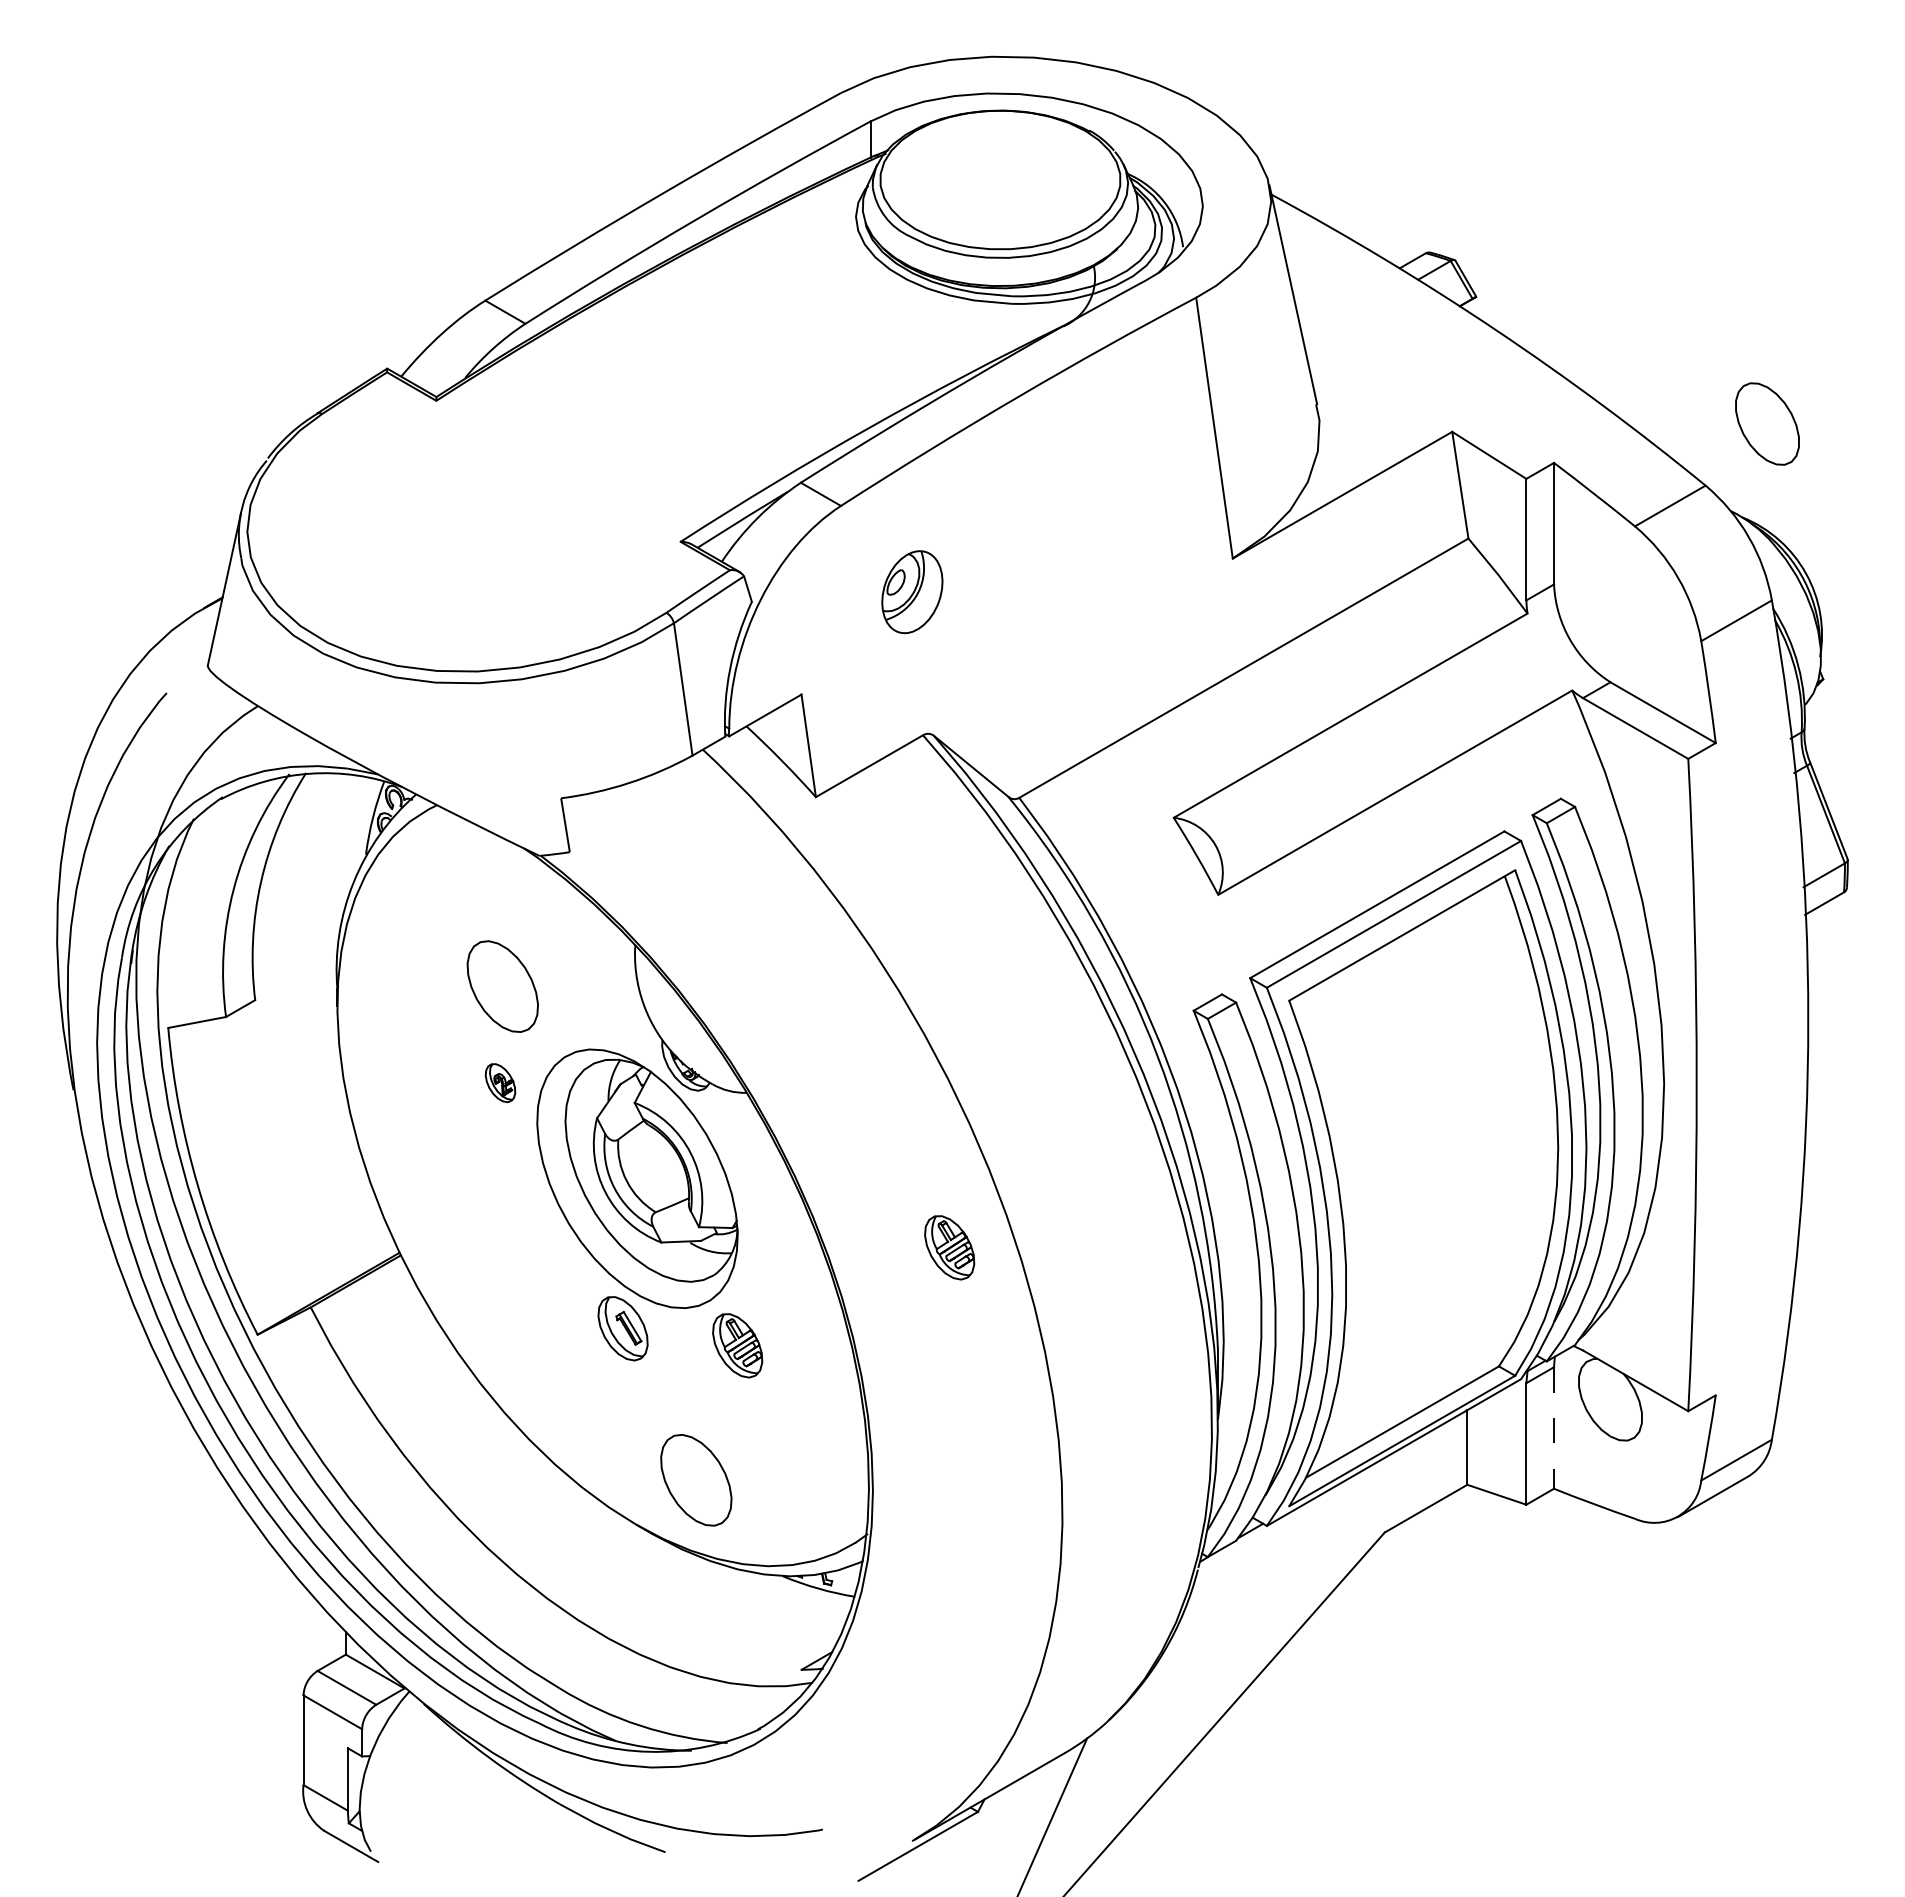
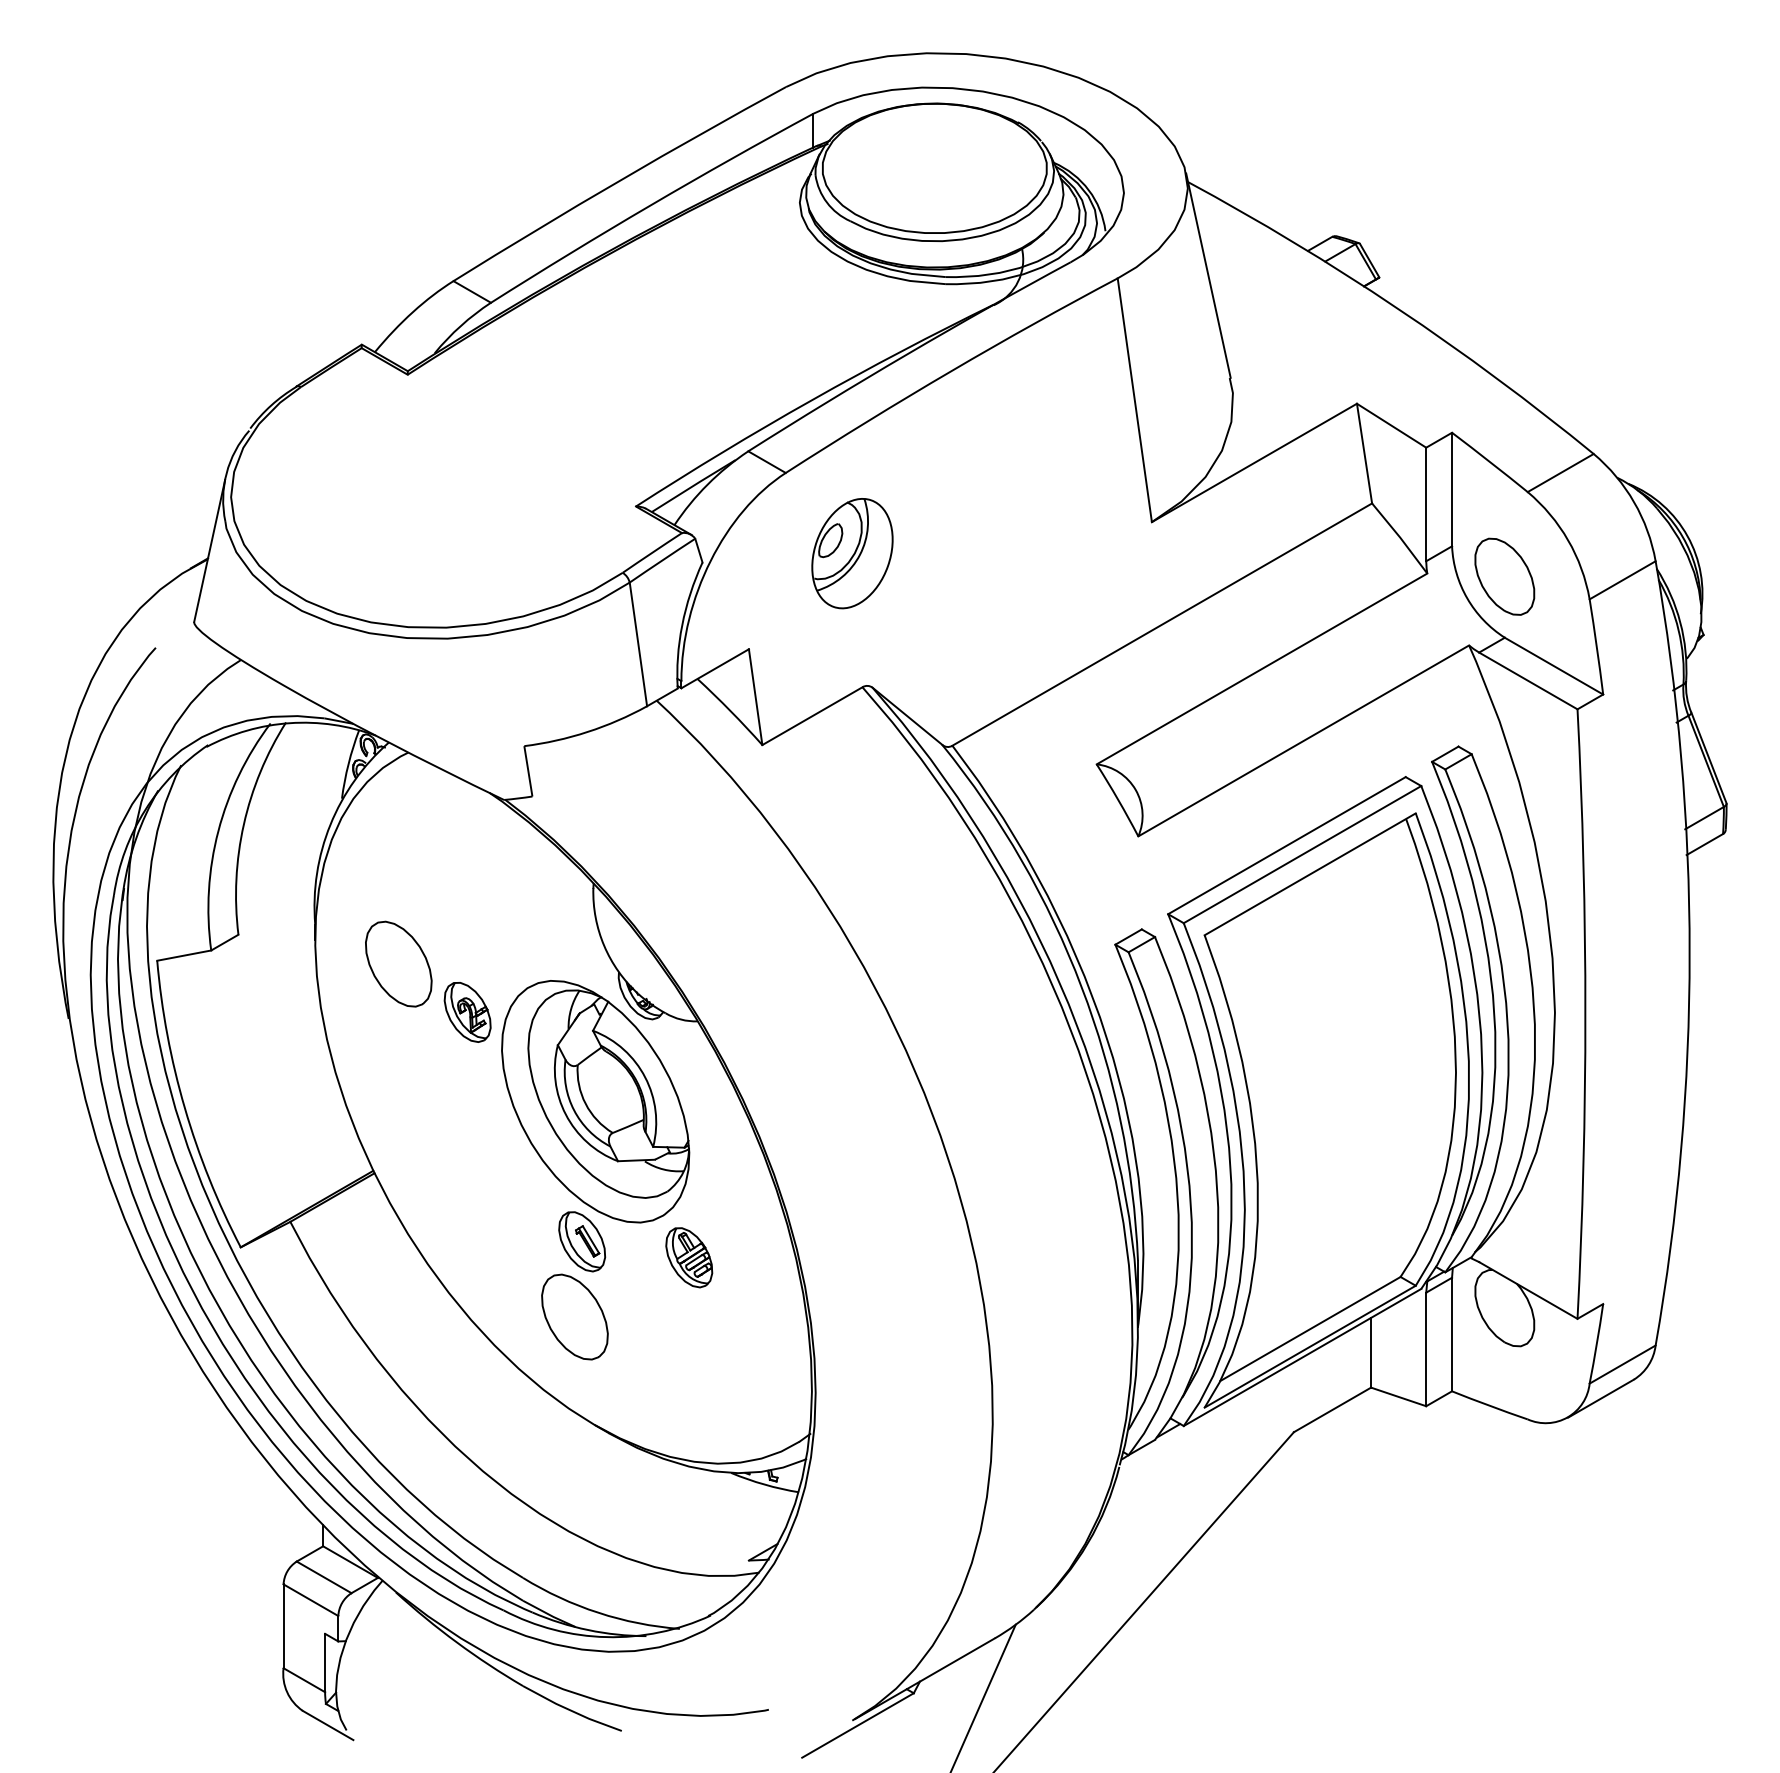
part: (1767, 423) -> (1504, 576), moved
part: (912, 591) -> (852, 552), size x1.43
part: (502, 986) -> (398, 964), moved
part: (500, 1082) -> (467, 1011), size x1.67
part: (949, 1247) -> (887, 1165), removed
line: (1554, 1428) -> (1452, 1335), dashed -> solid
part: (696, 1480) -> (575, 1317), moved

